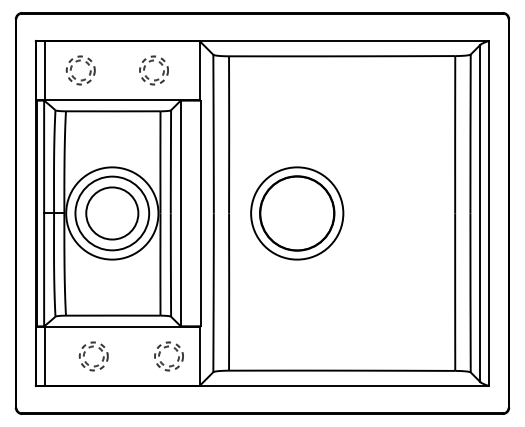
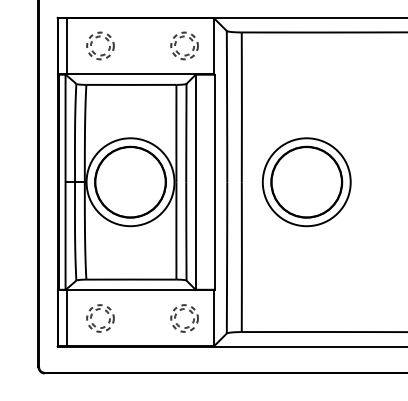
part: (145, 68) -> (176, 44), moved
circle: (112, 213) -> (130, 182), size x1.43
part: (87, 362) -> (94, 324), moved

